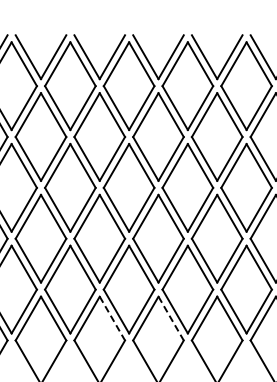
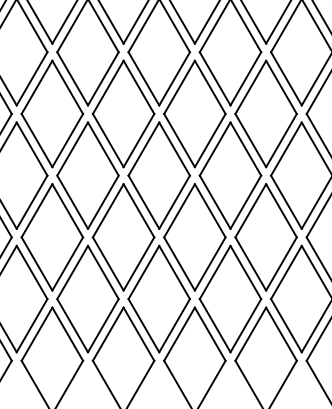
line: (112, 319) -> (139, 335), dashed -> solid
line: (171, 319) -> (210, 335), dashed -> solid

